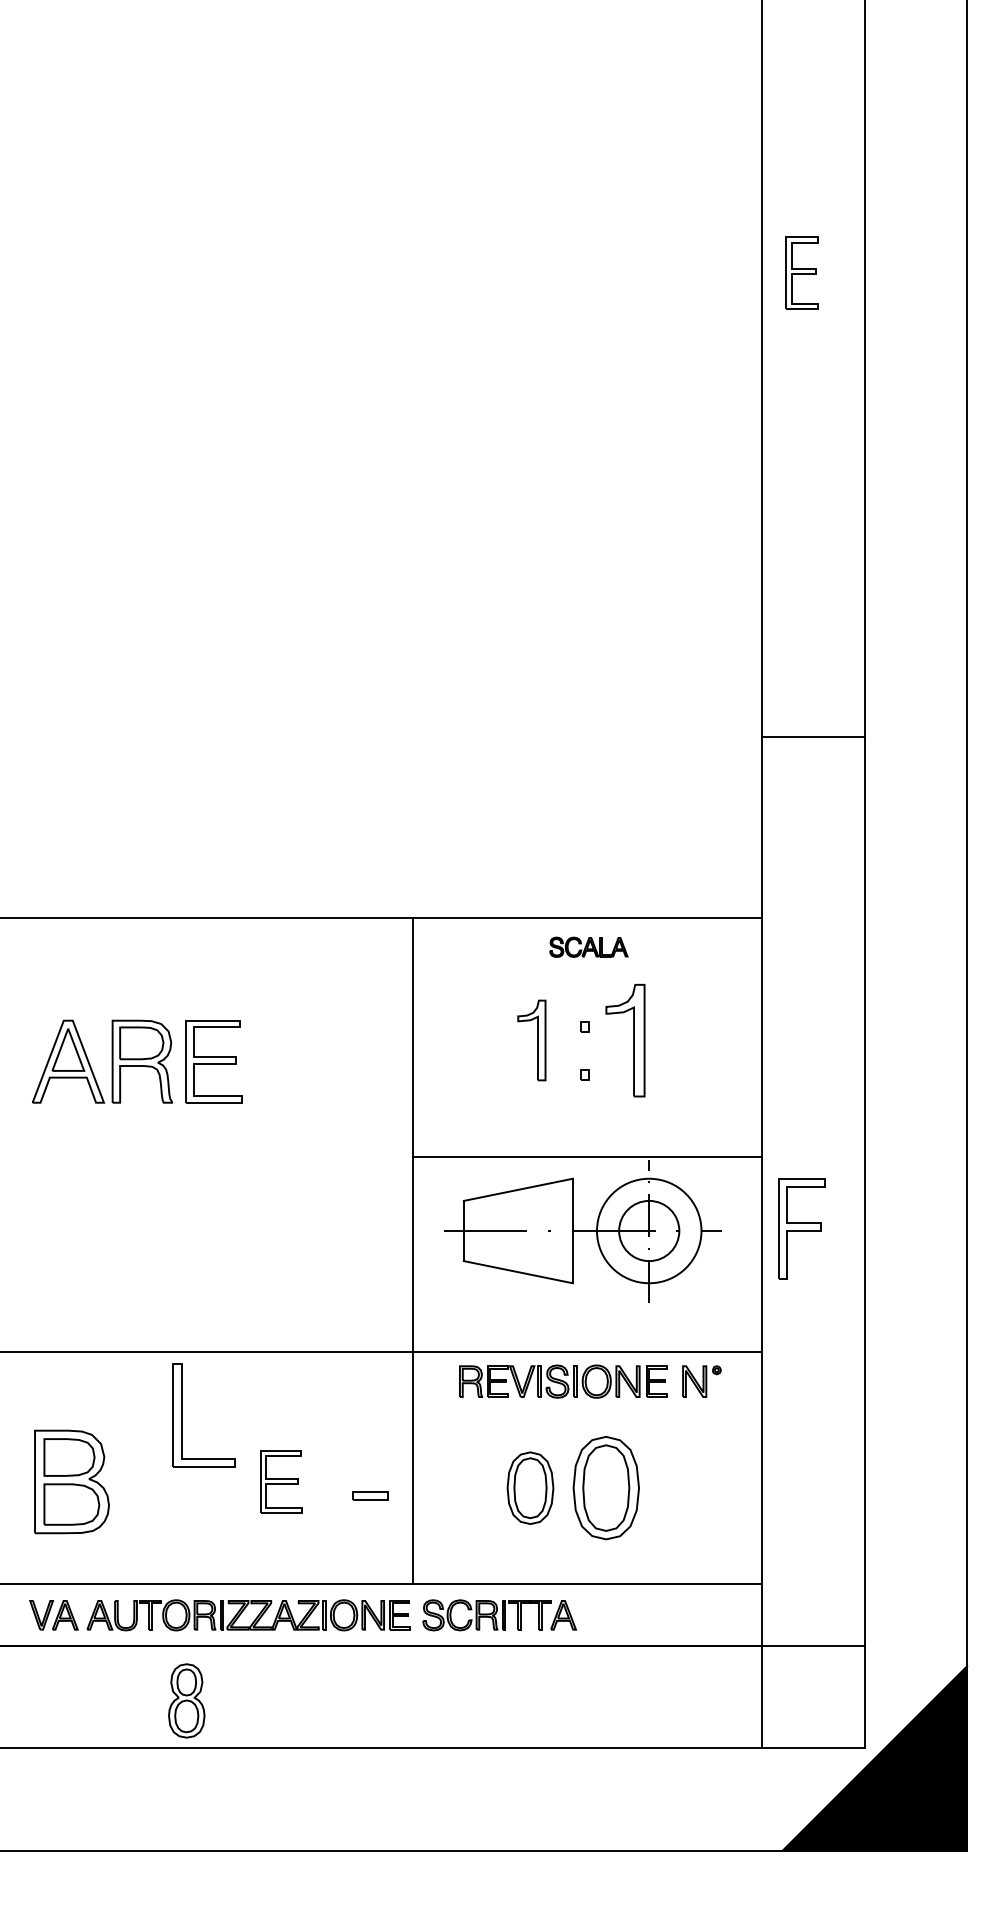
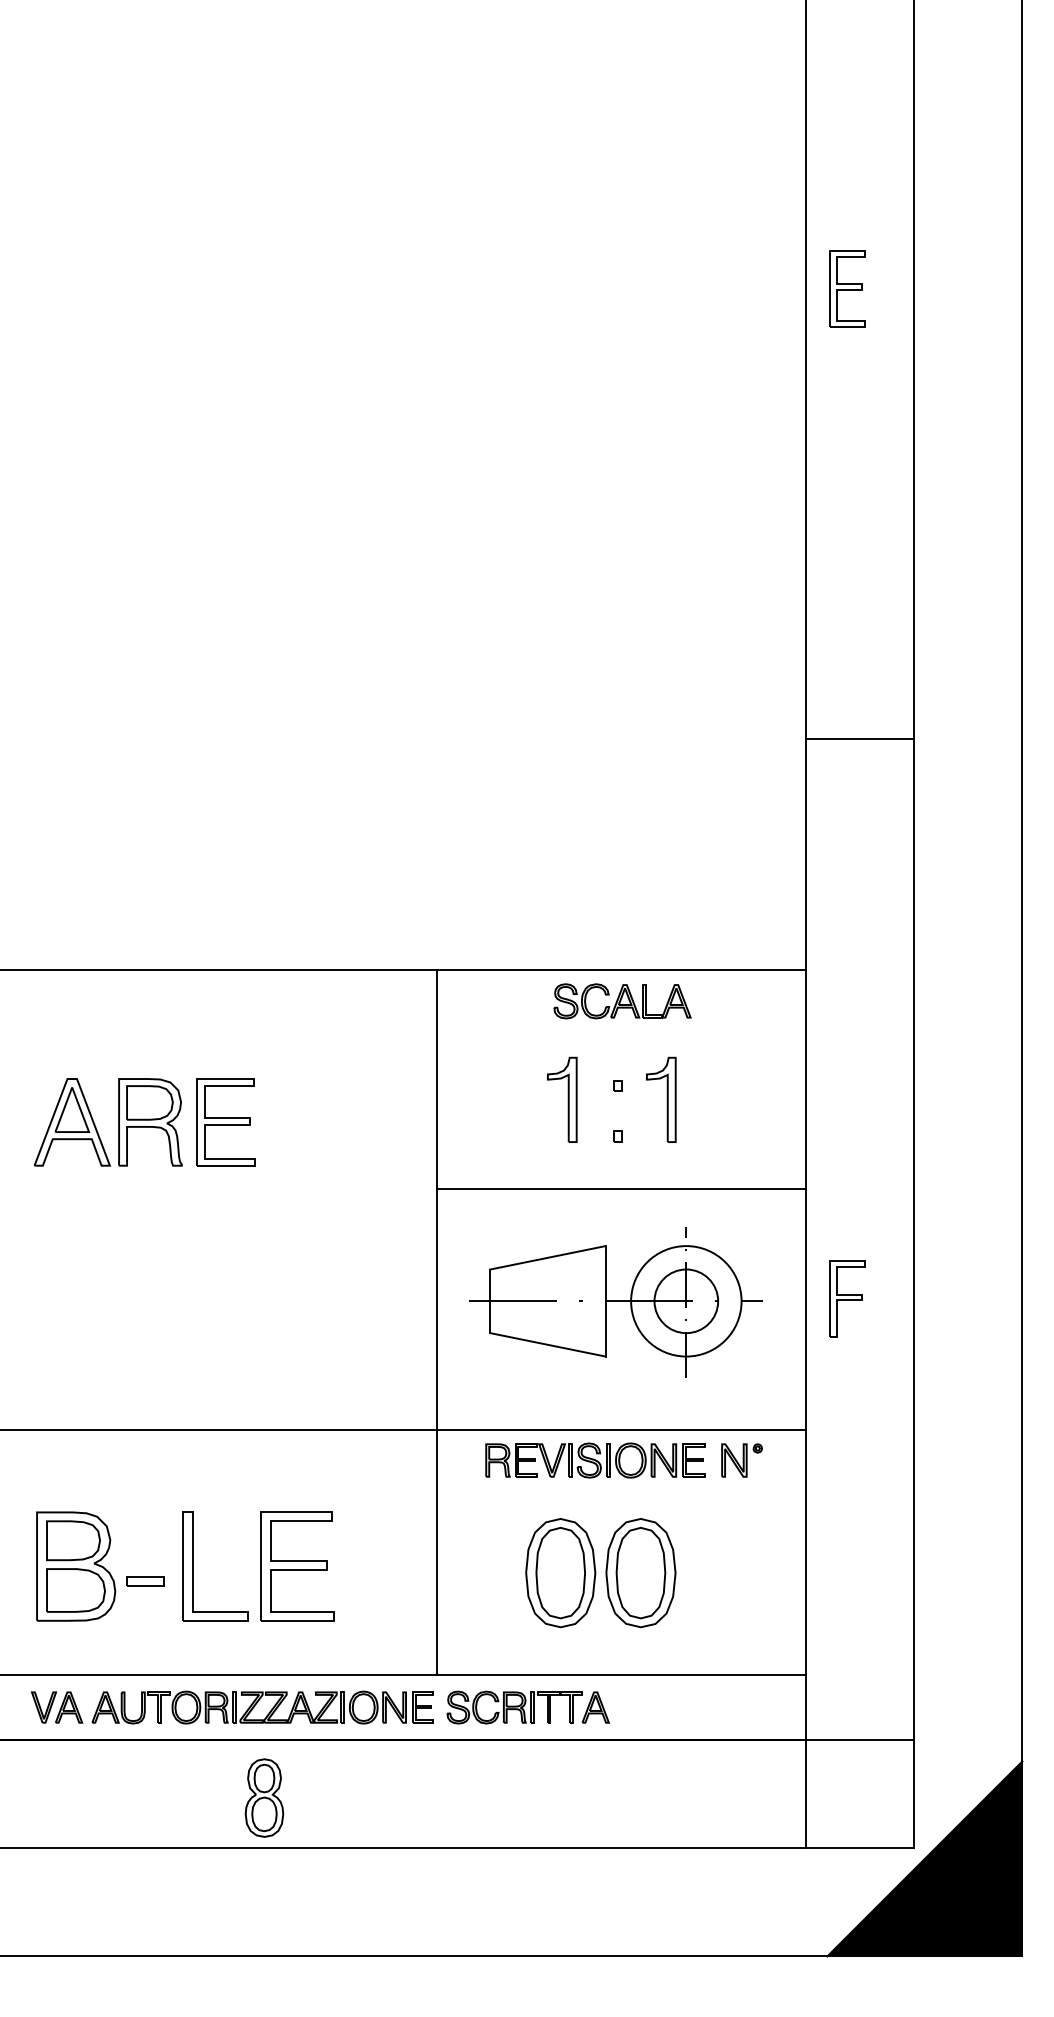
line: (813, 736) -> (859, 738), moved
part: (588, 947) -> (622, 1001), size x1.67
part: (625, 1040) -> (661, 1099), size x0.71
line: (587, 1157) -> (621, 1189), moved
part: (801, 1228) -> (847, 1298), size x0.71
part: (183, 1415) -> (193, 1566), moved
part: (281, 1481) -> (297, 1566), size x1.67
part: (530, 1488) -> (560, 1573), size x1.43
part: (370, 1496) -> (145, 1581), moved
part: (186, 1700) -> (264, 1797), moved

